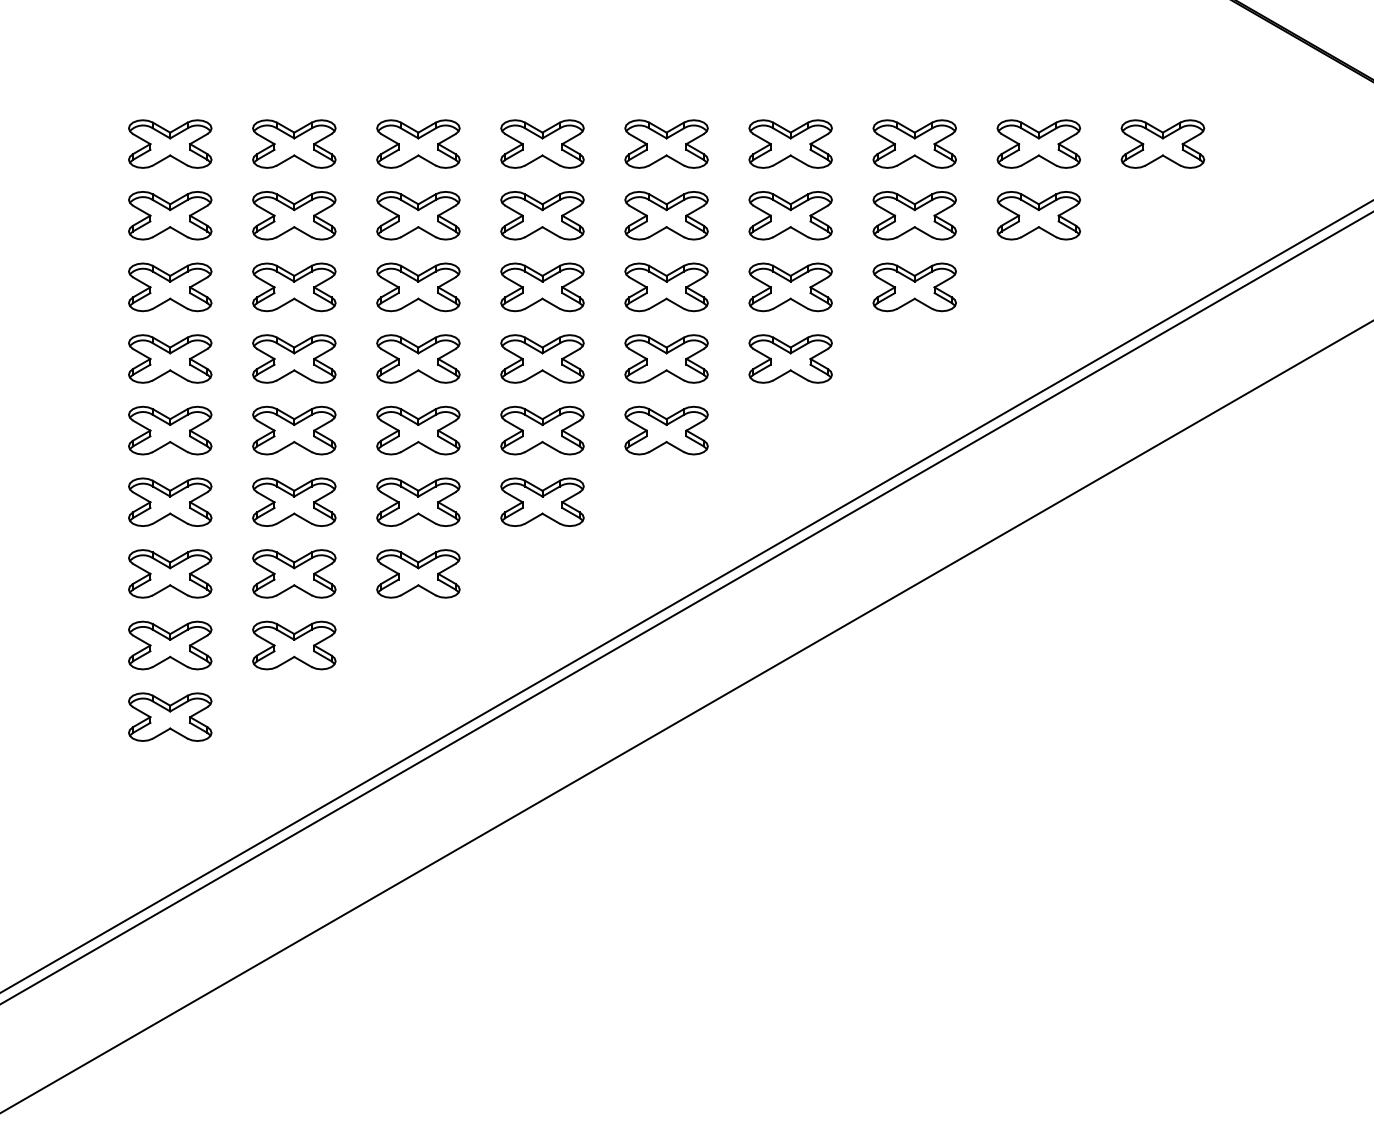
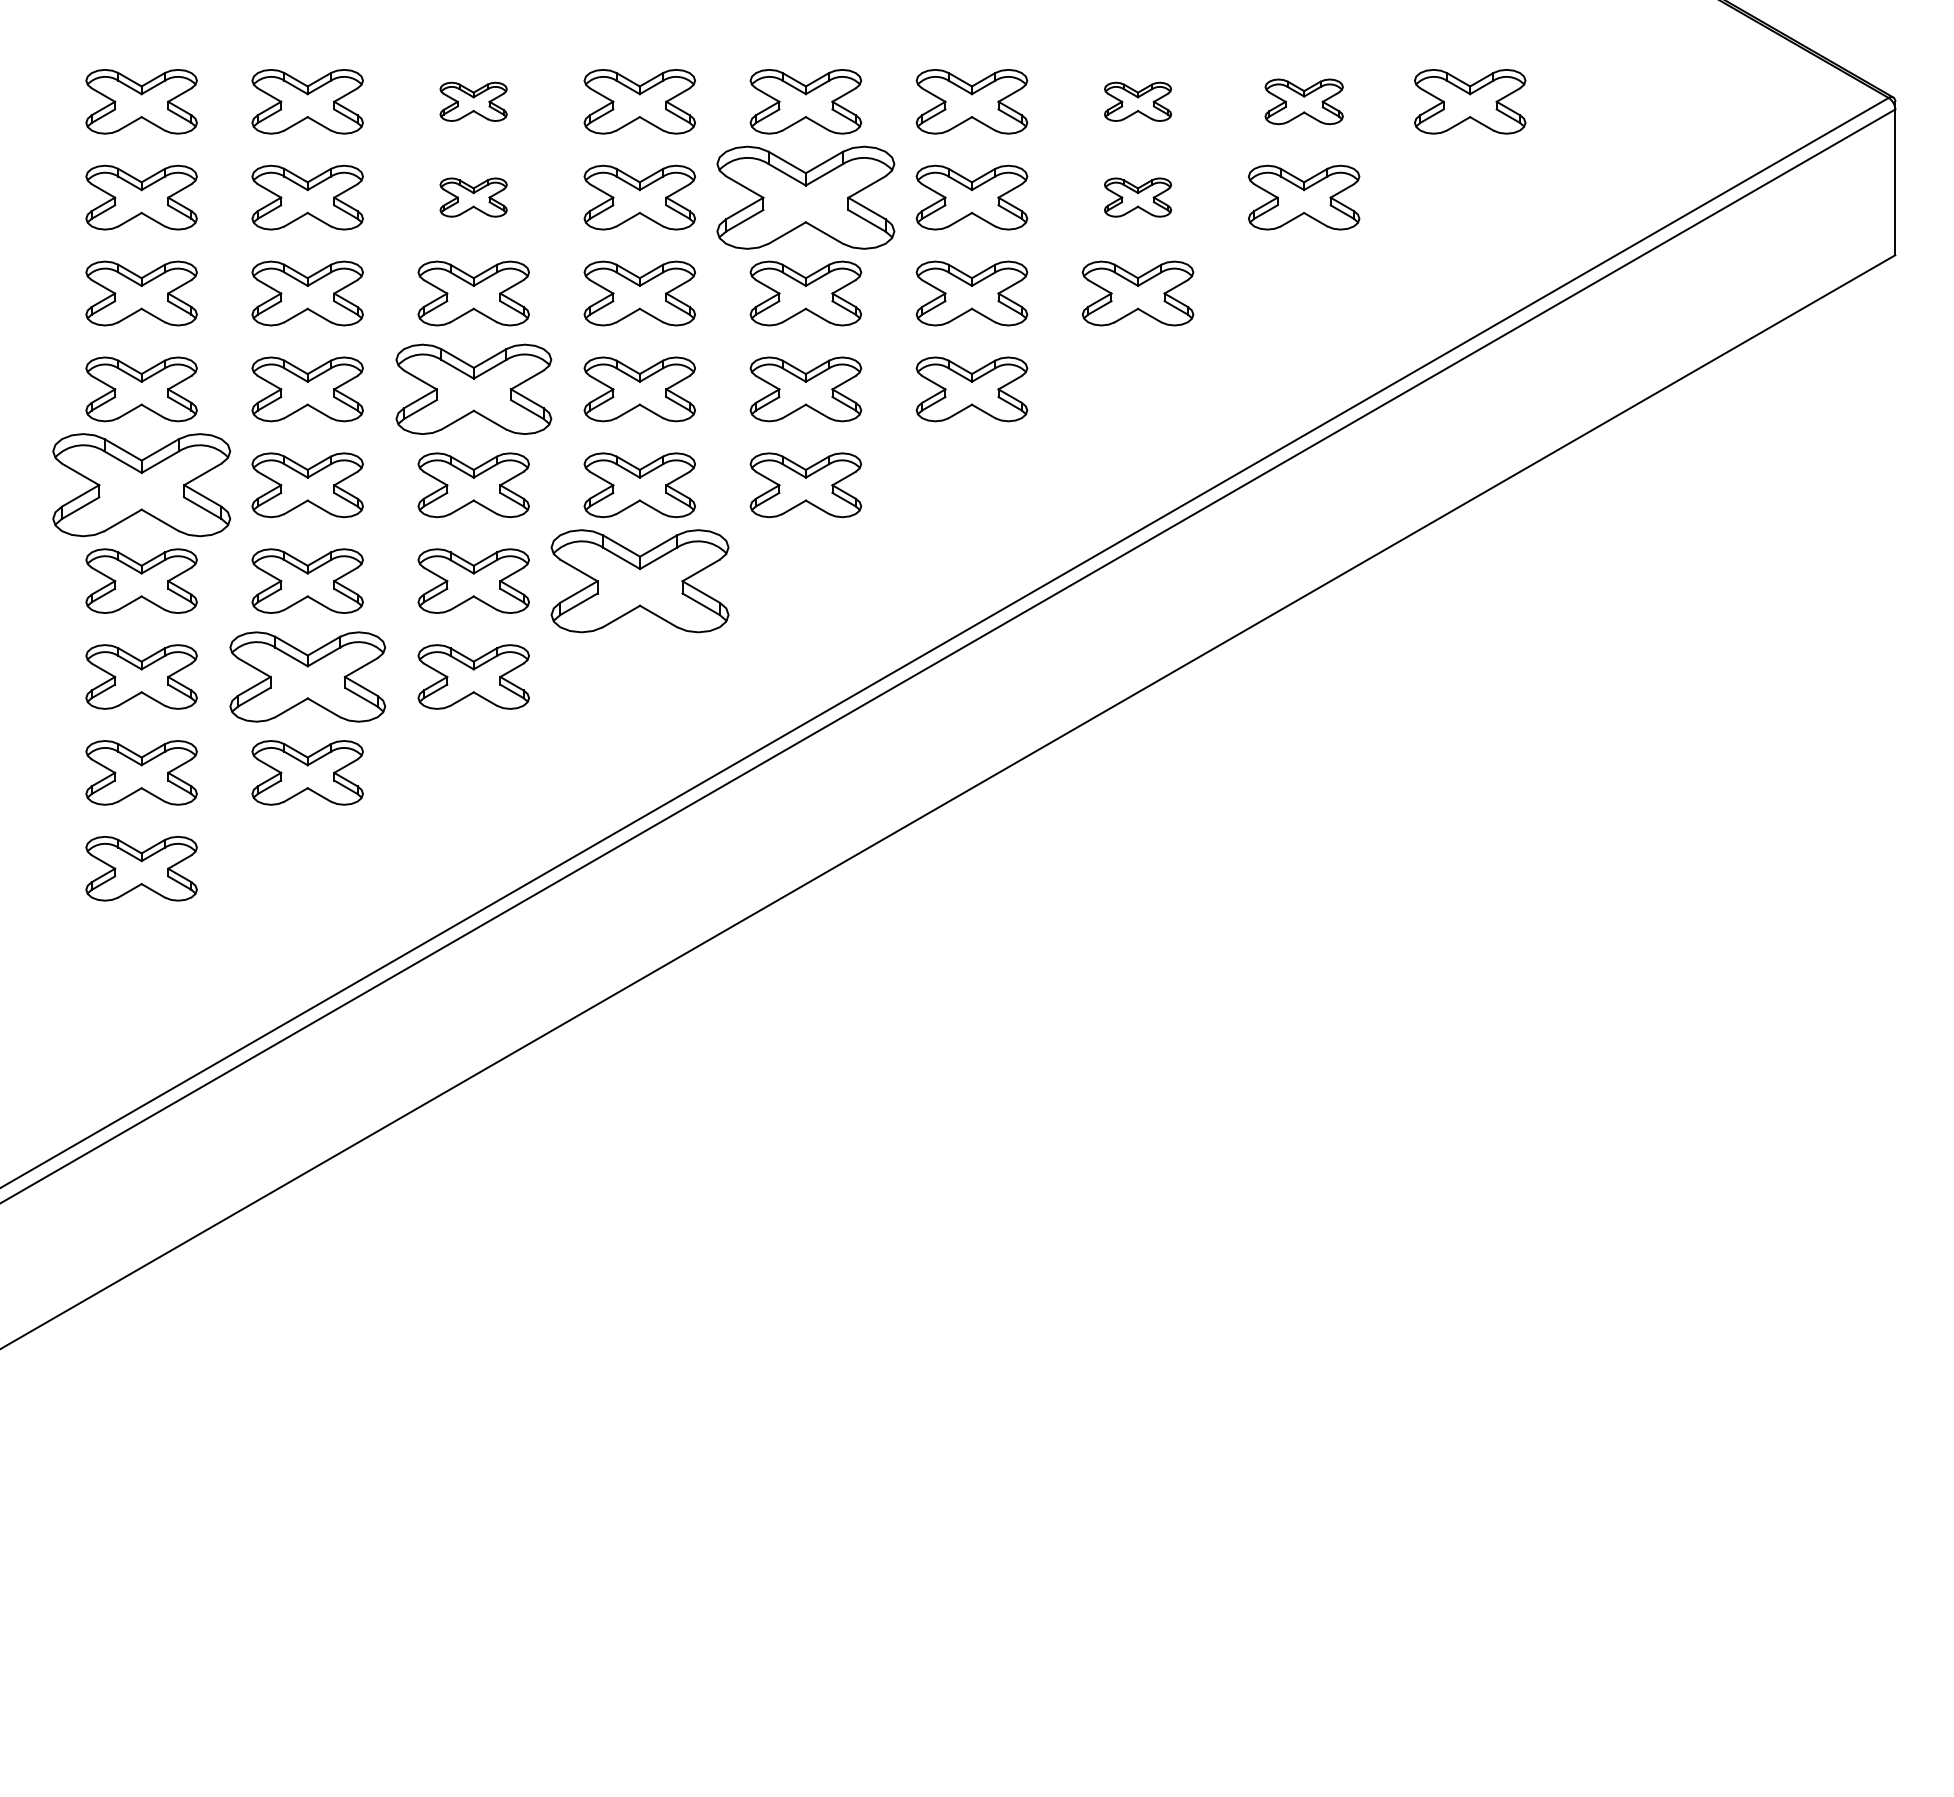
part: (418, 143) -> (473, 101), size x0.6
part: (914, 143) -> (1137, 101), size x0.6
part: (1039, 143) -> (1304, 101), size x0.7
part: (418, 215) -> (473, 197), size x0.6
part: (666, 215) -> (805, 197), size x1.6
part: (914, 215) -> (1137, 197), size x0.6
part: (418, 359) -> (473, 389), size x1.4
part: (170, 430) -> (141, 485), size x1.6
part: (542, 501) -> (639, 580), size x1.6
part: (294, 573) -> (307, 676), size x1.4

